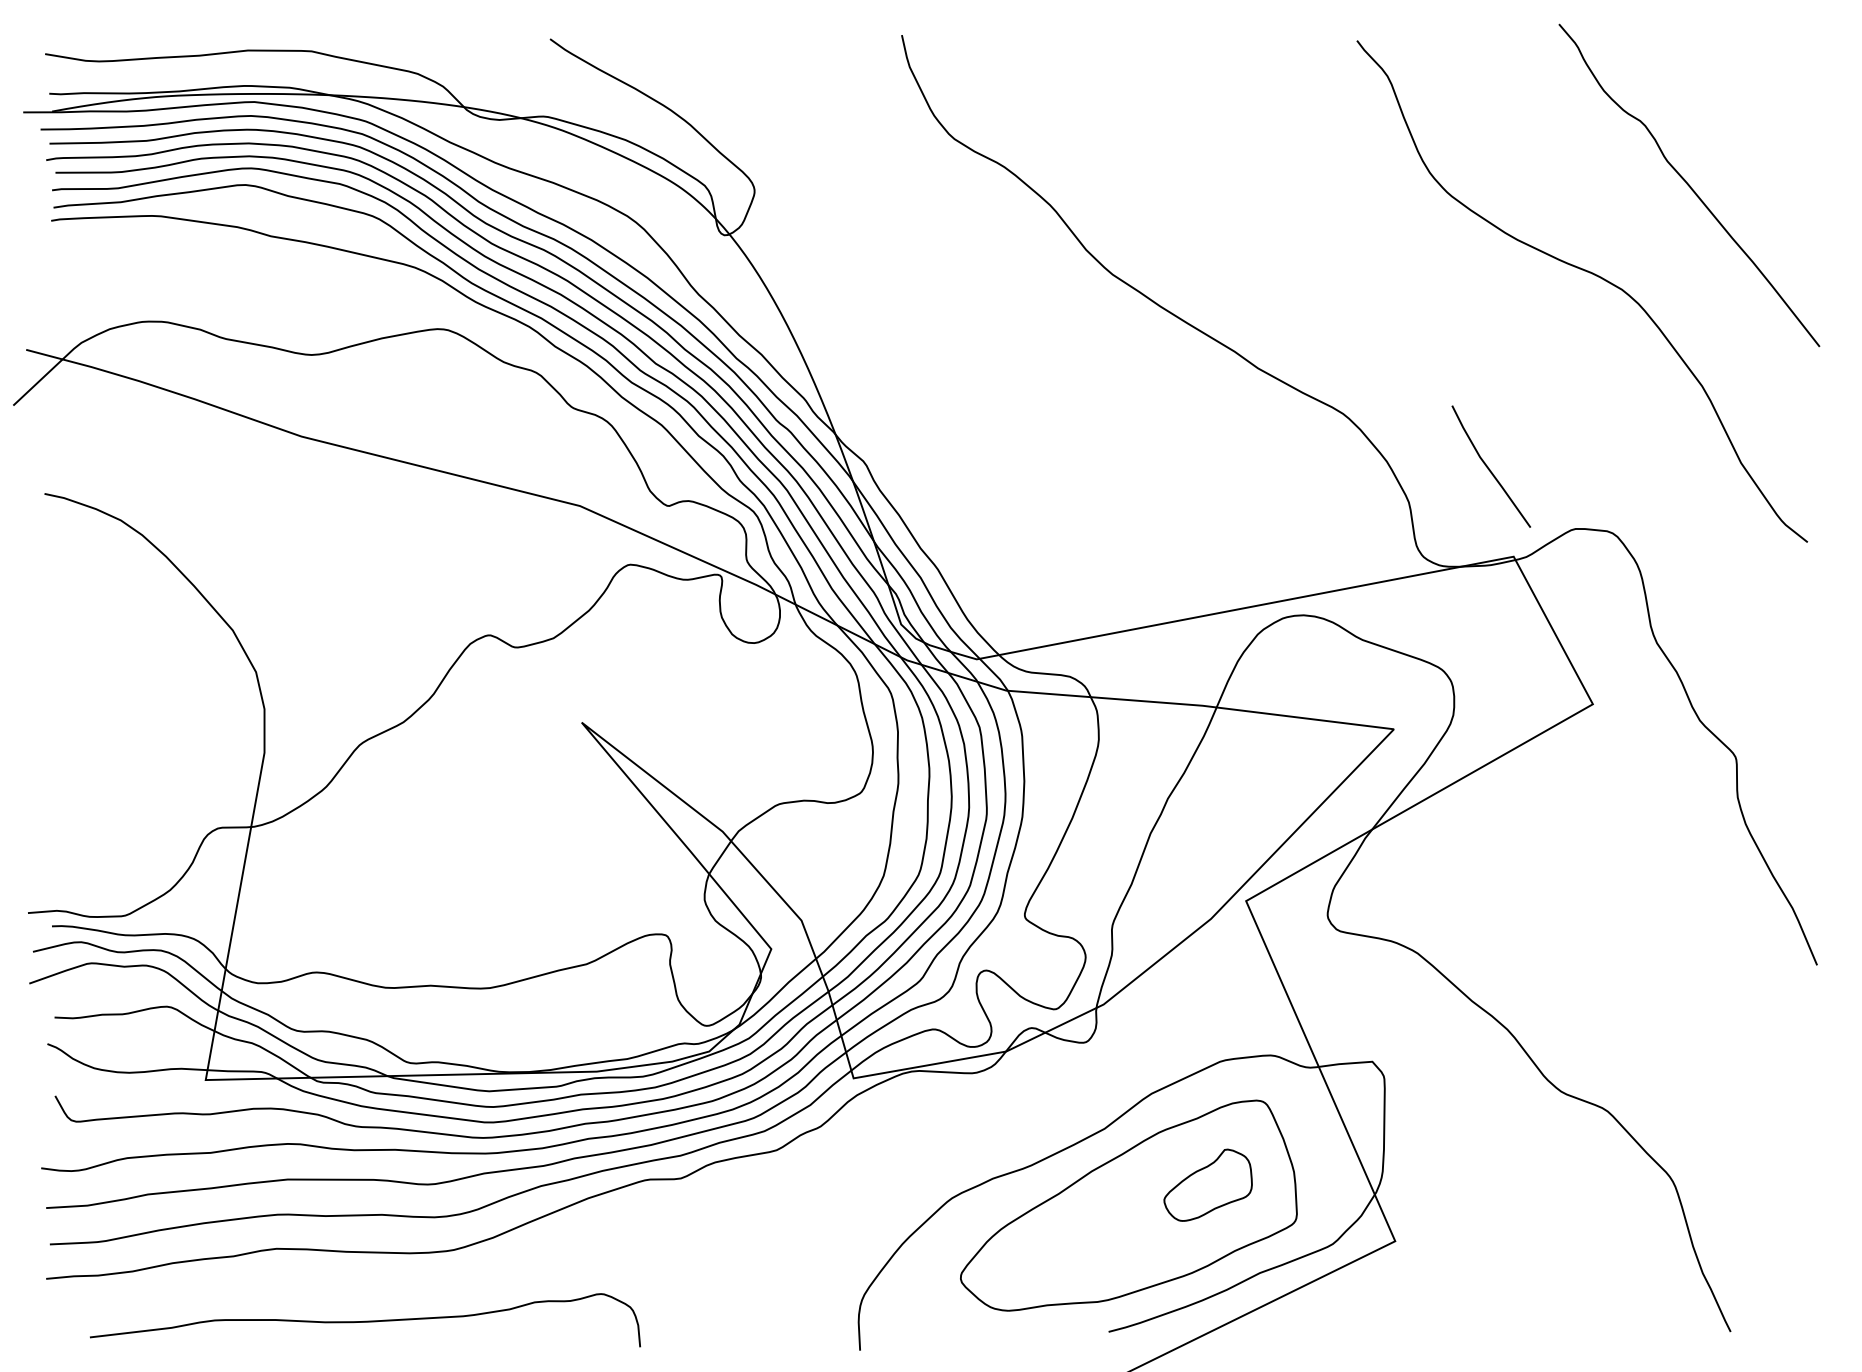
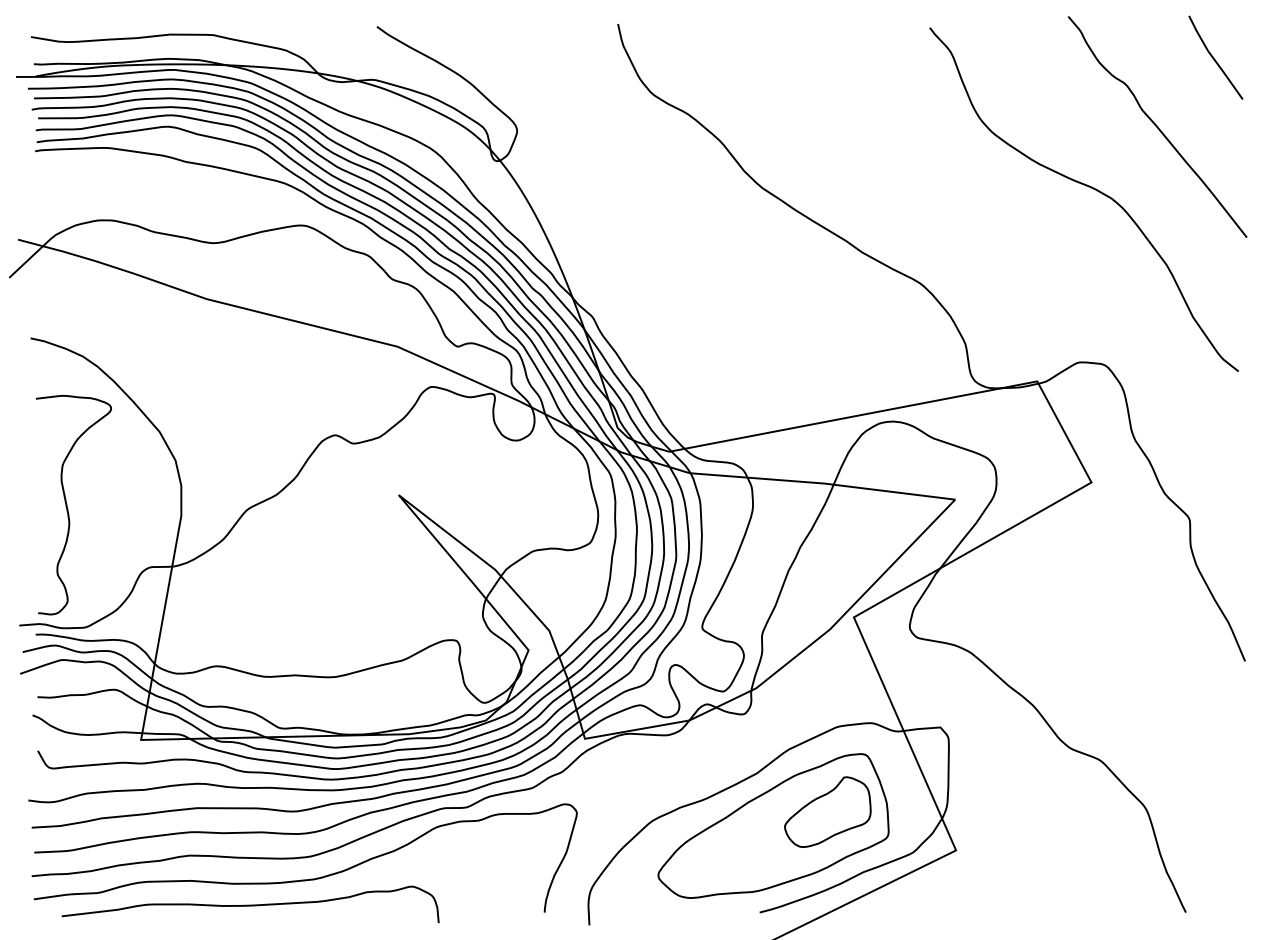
line: (1489, 467) -> (1214, 58), moved
curve: (98, 736) -> (67, 504), added
part: (1207, 1184) -> (827, 811), size x1.43
curve: (453, 1282) -> (310, 878), added

